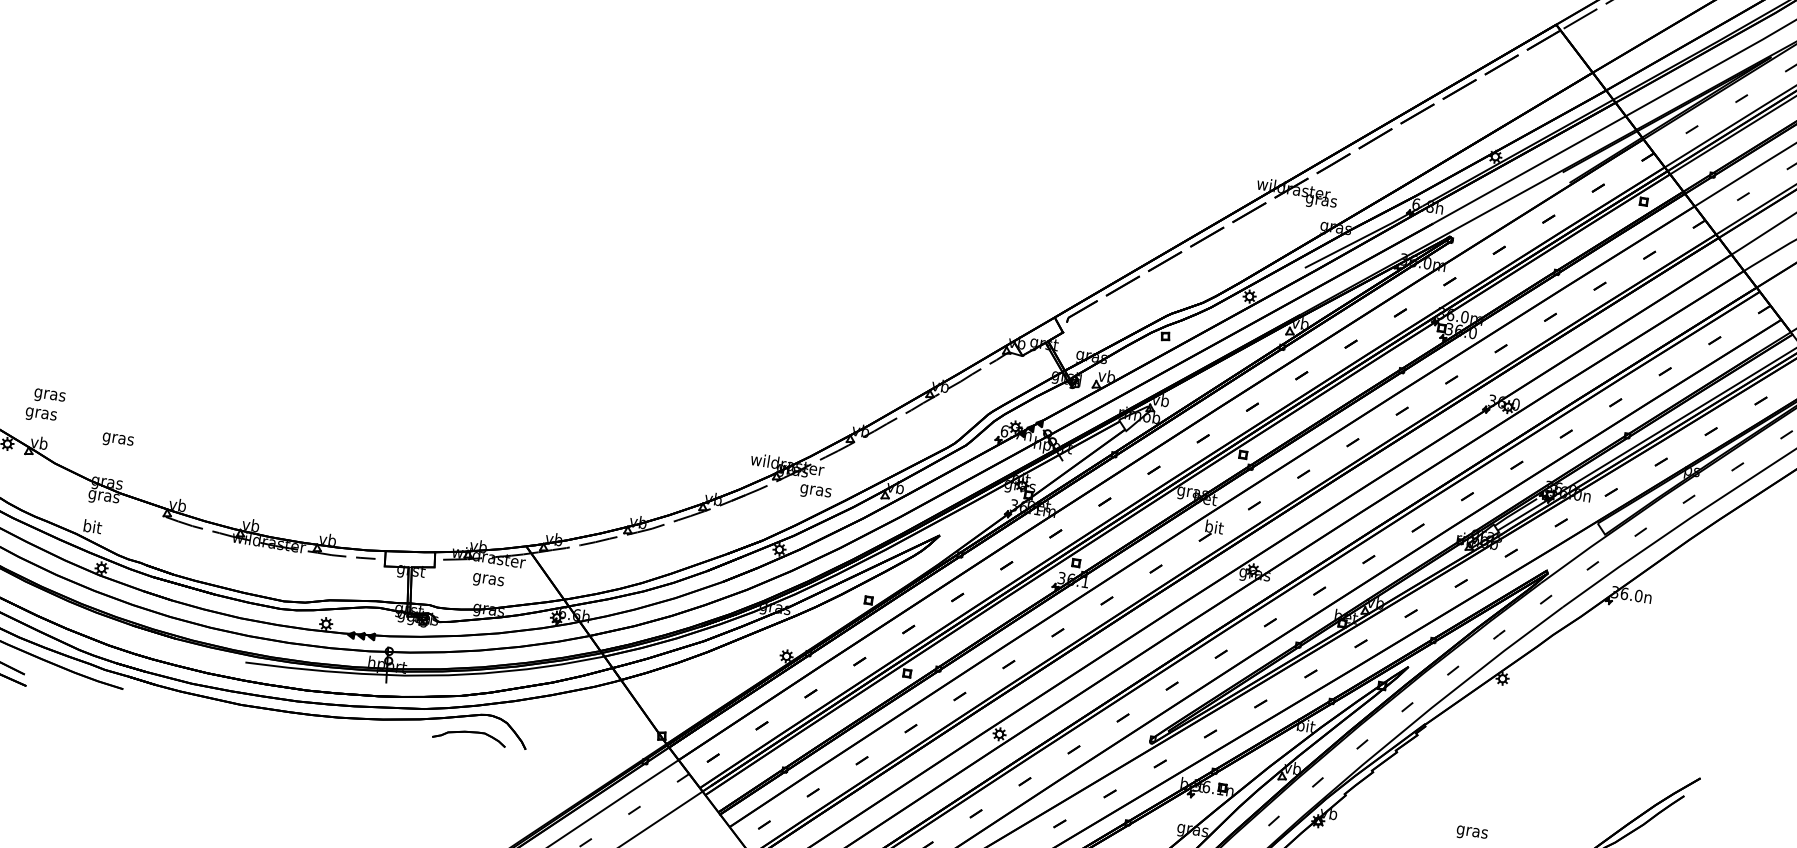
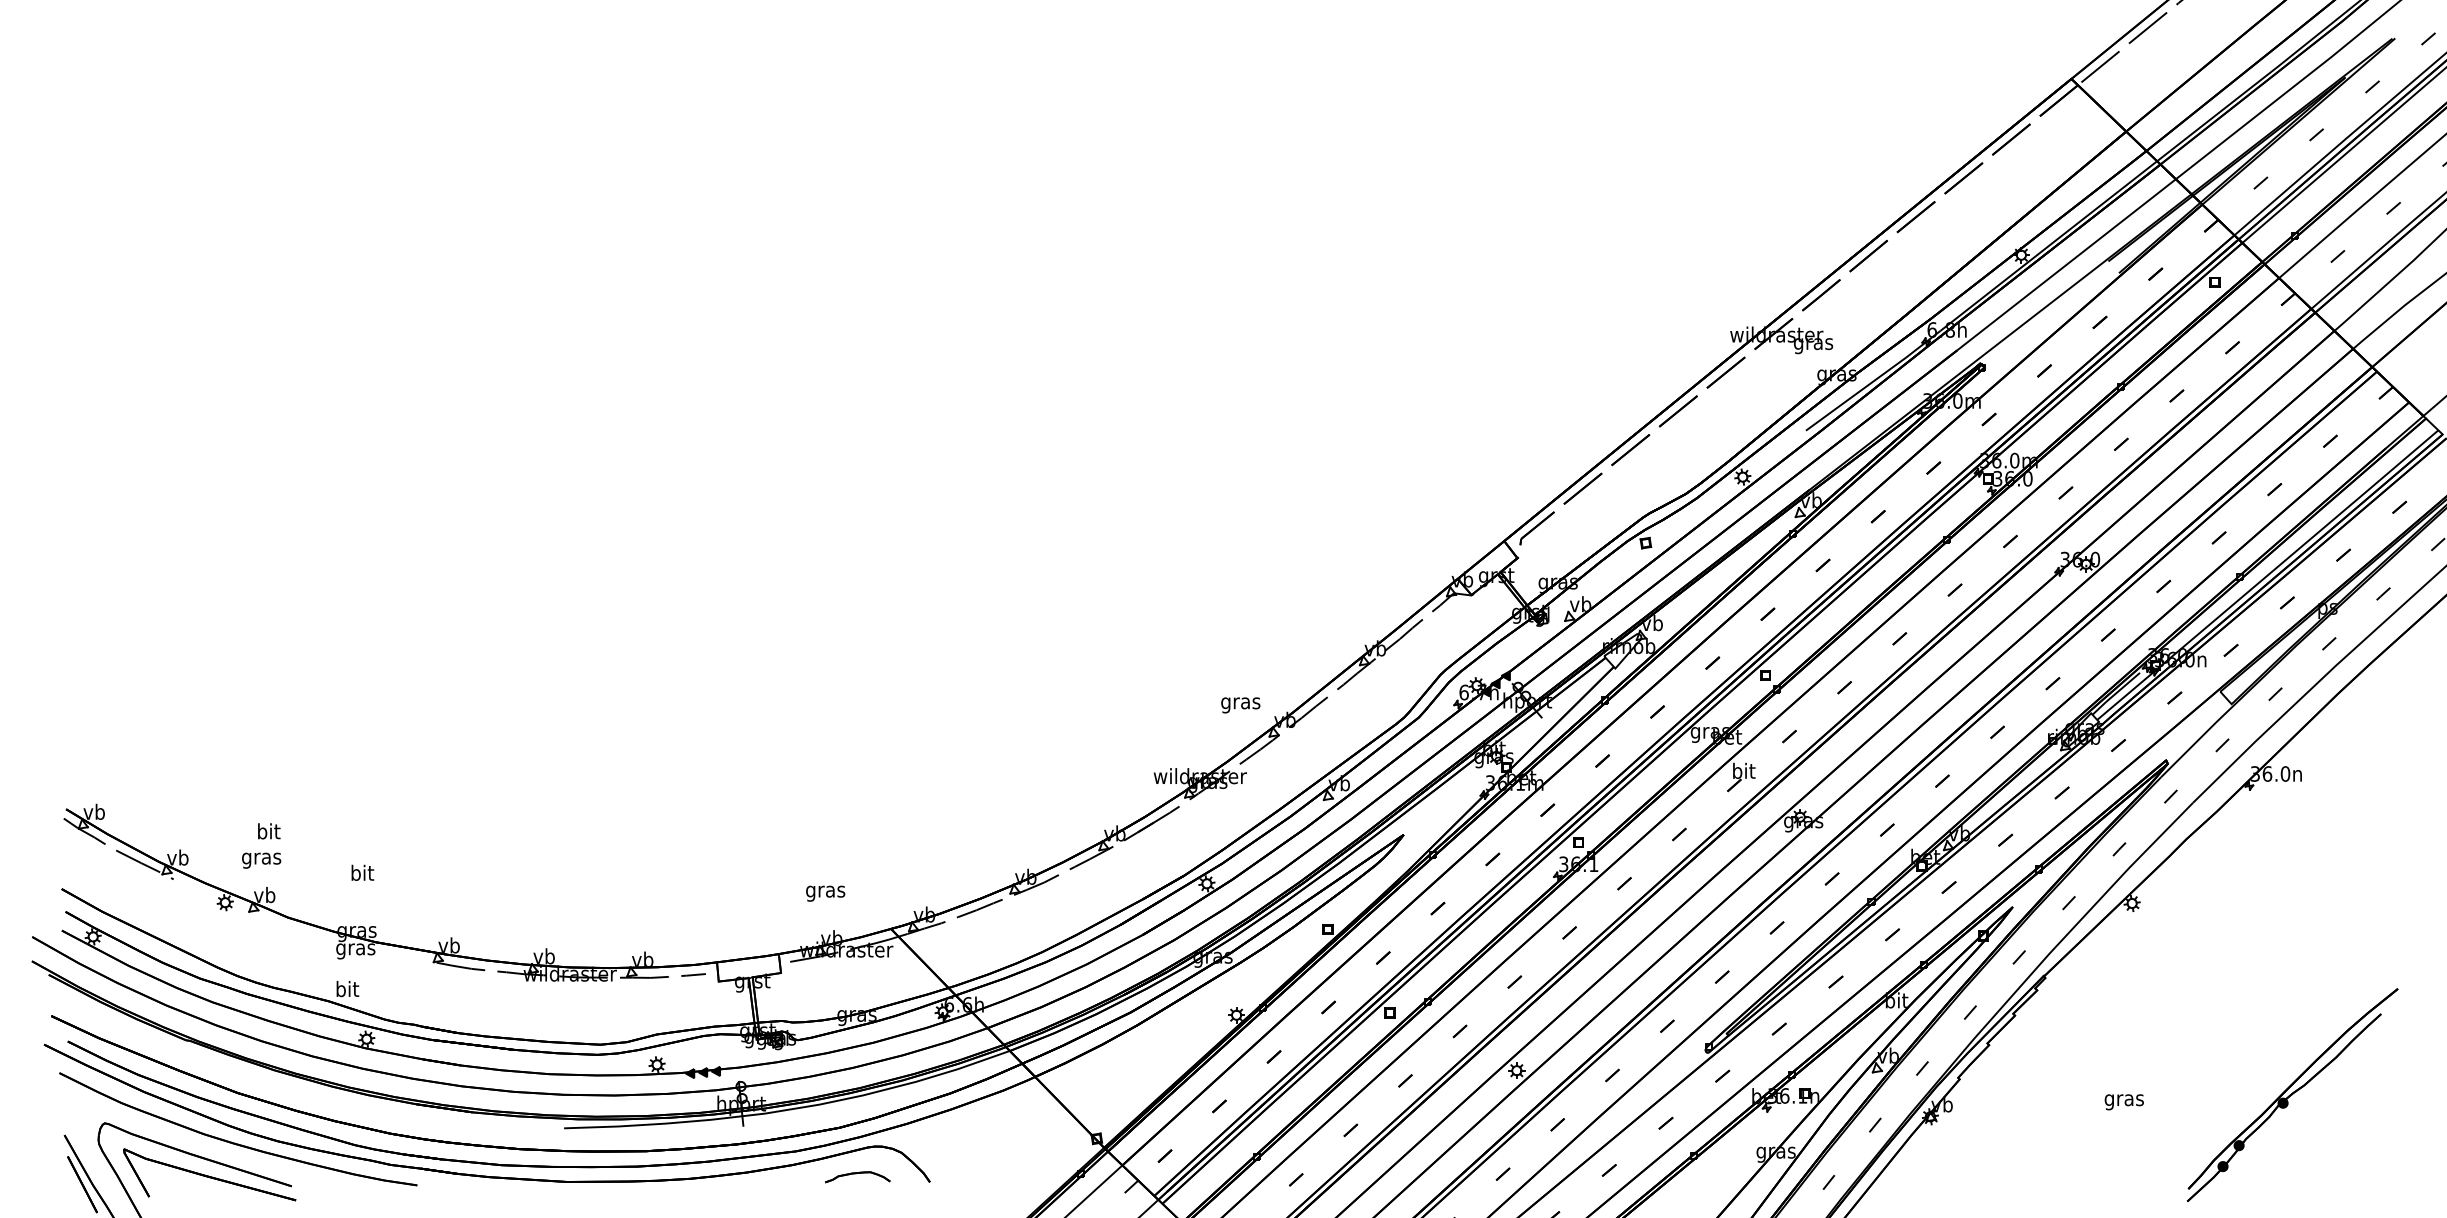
text: (49, 395) -> (268, 833), gras -> bit
text: (117, 438) -> (361, 874), gras -> bit
text: (815, 492) -> (1240, 705), moved
text: (488, 580) -> (825, 893), moved
part: (469, 737) -> (857, 1177), size x0.7

